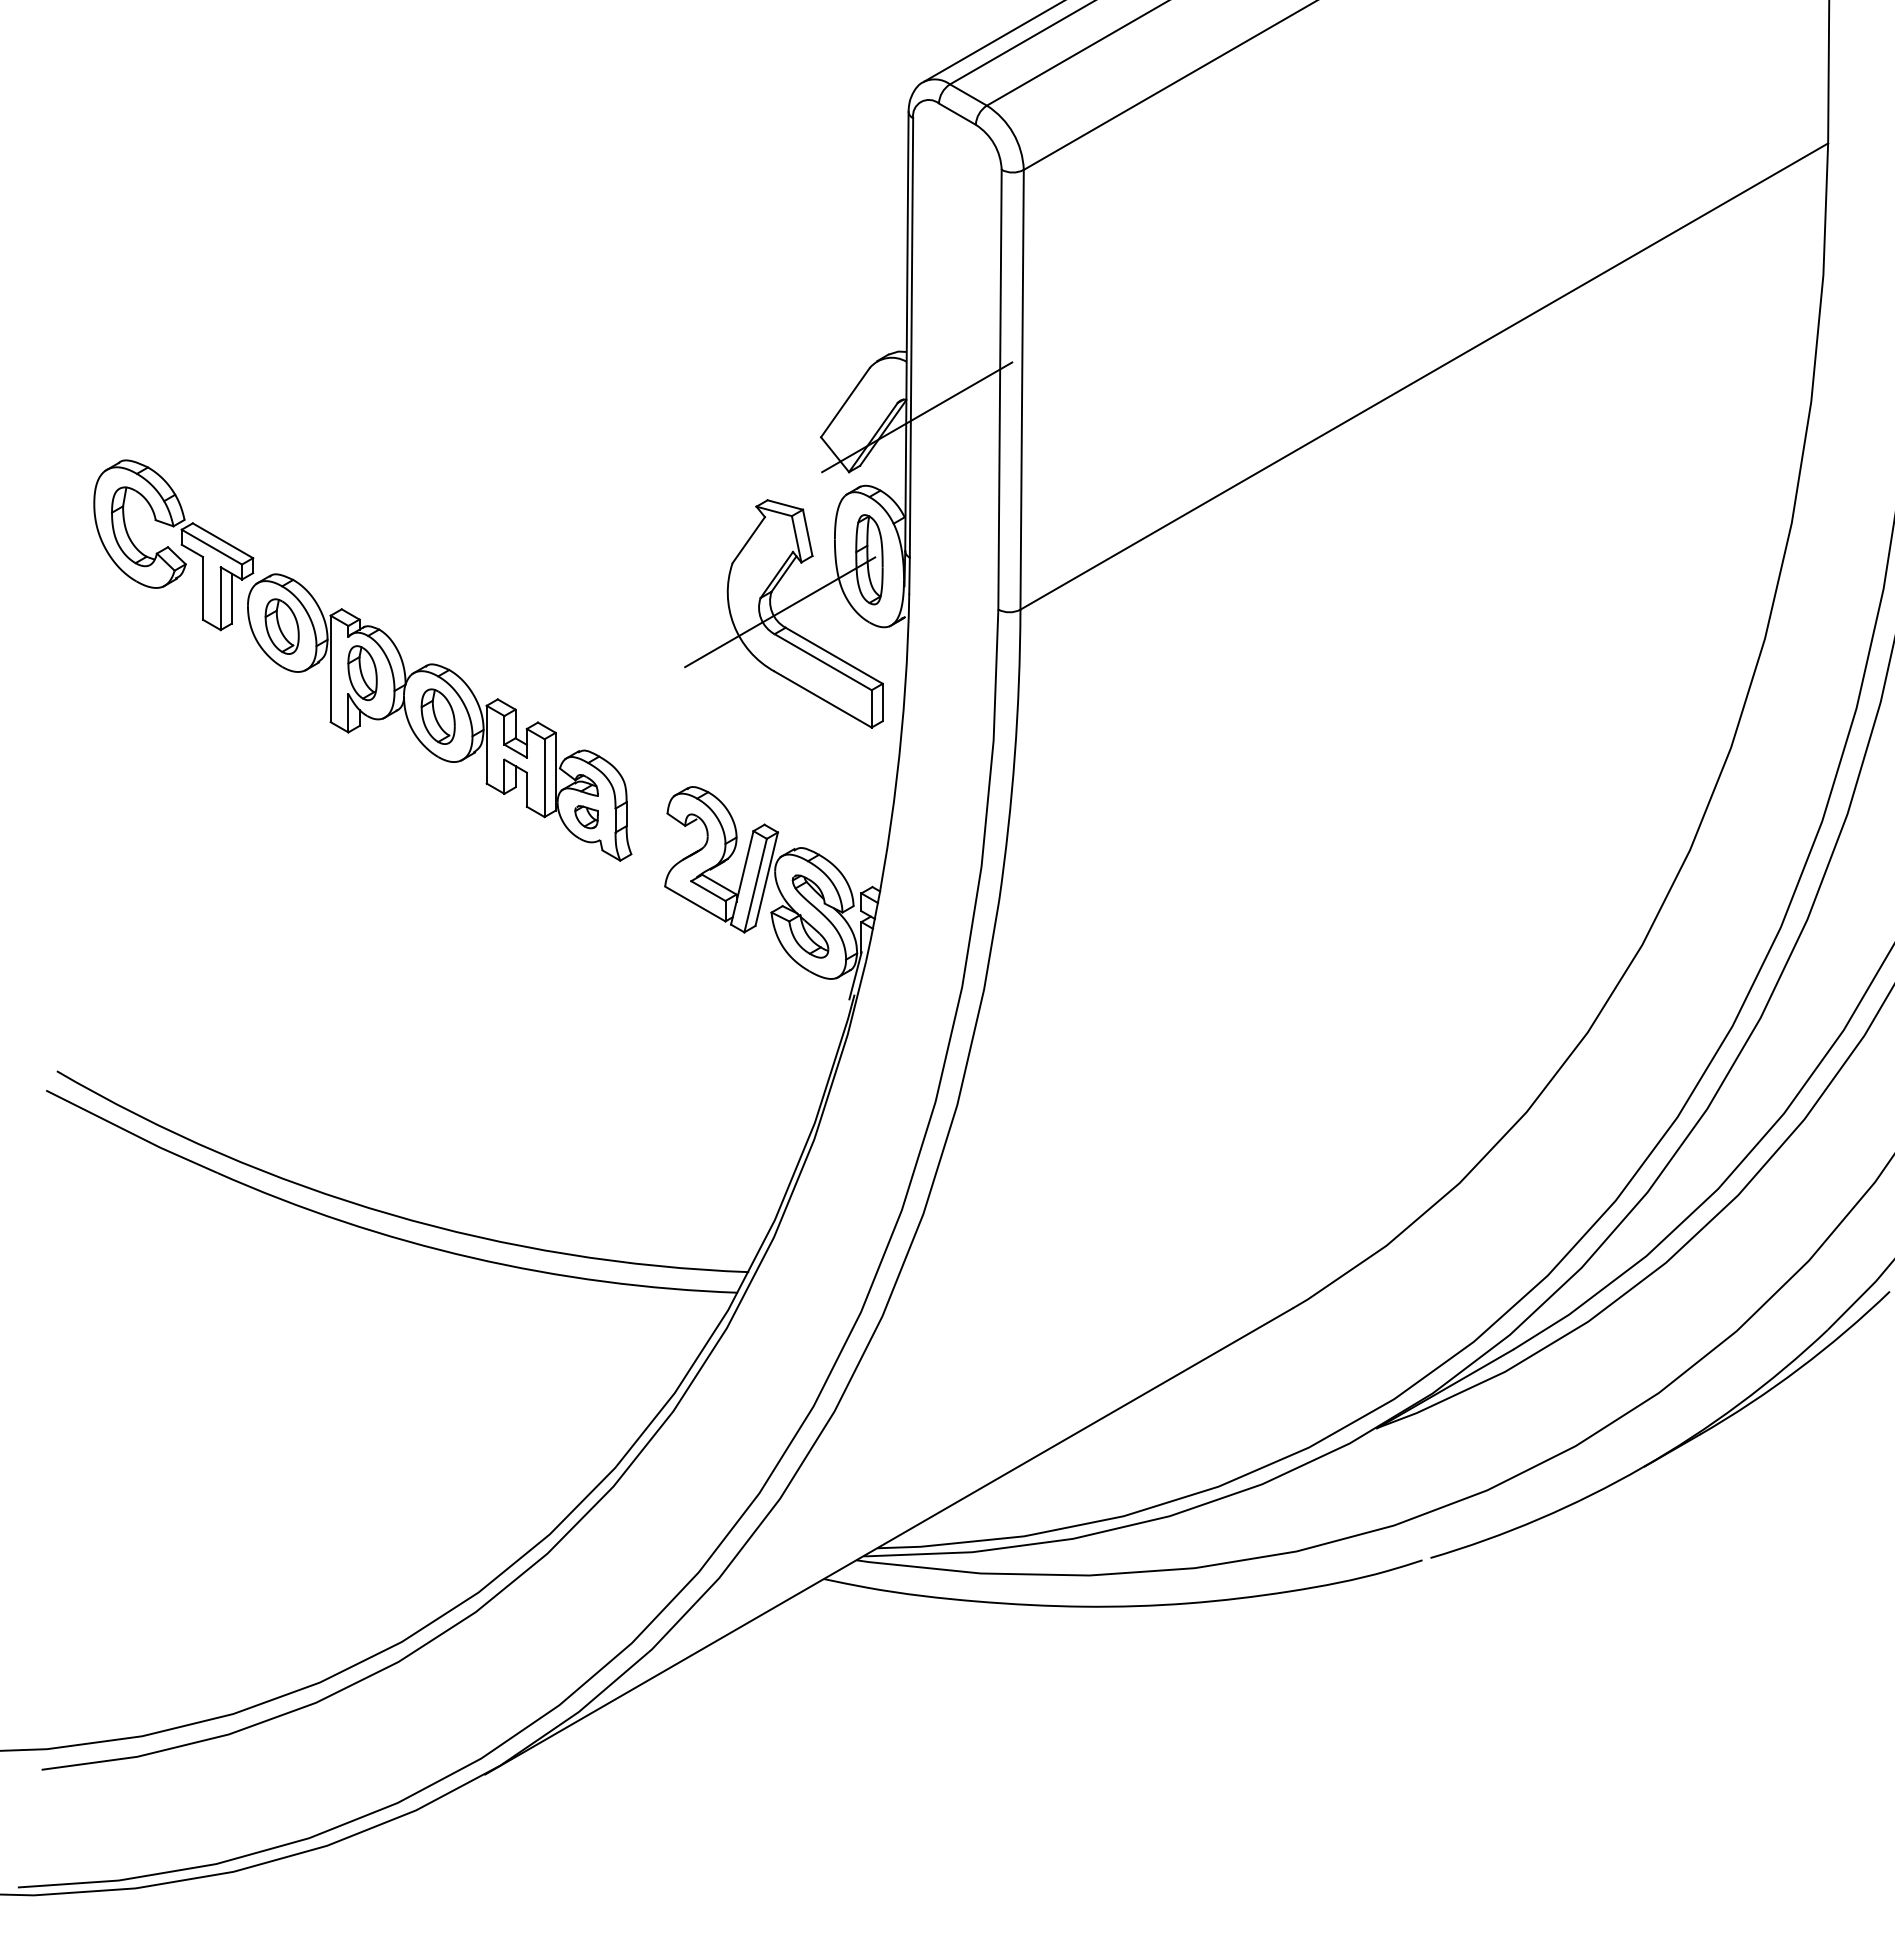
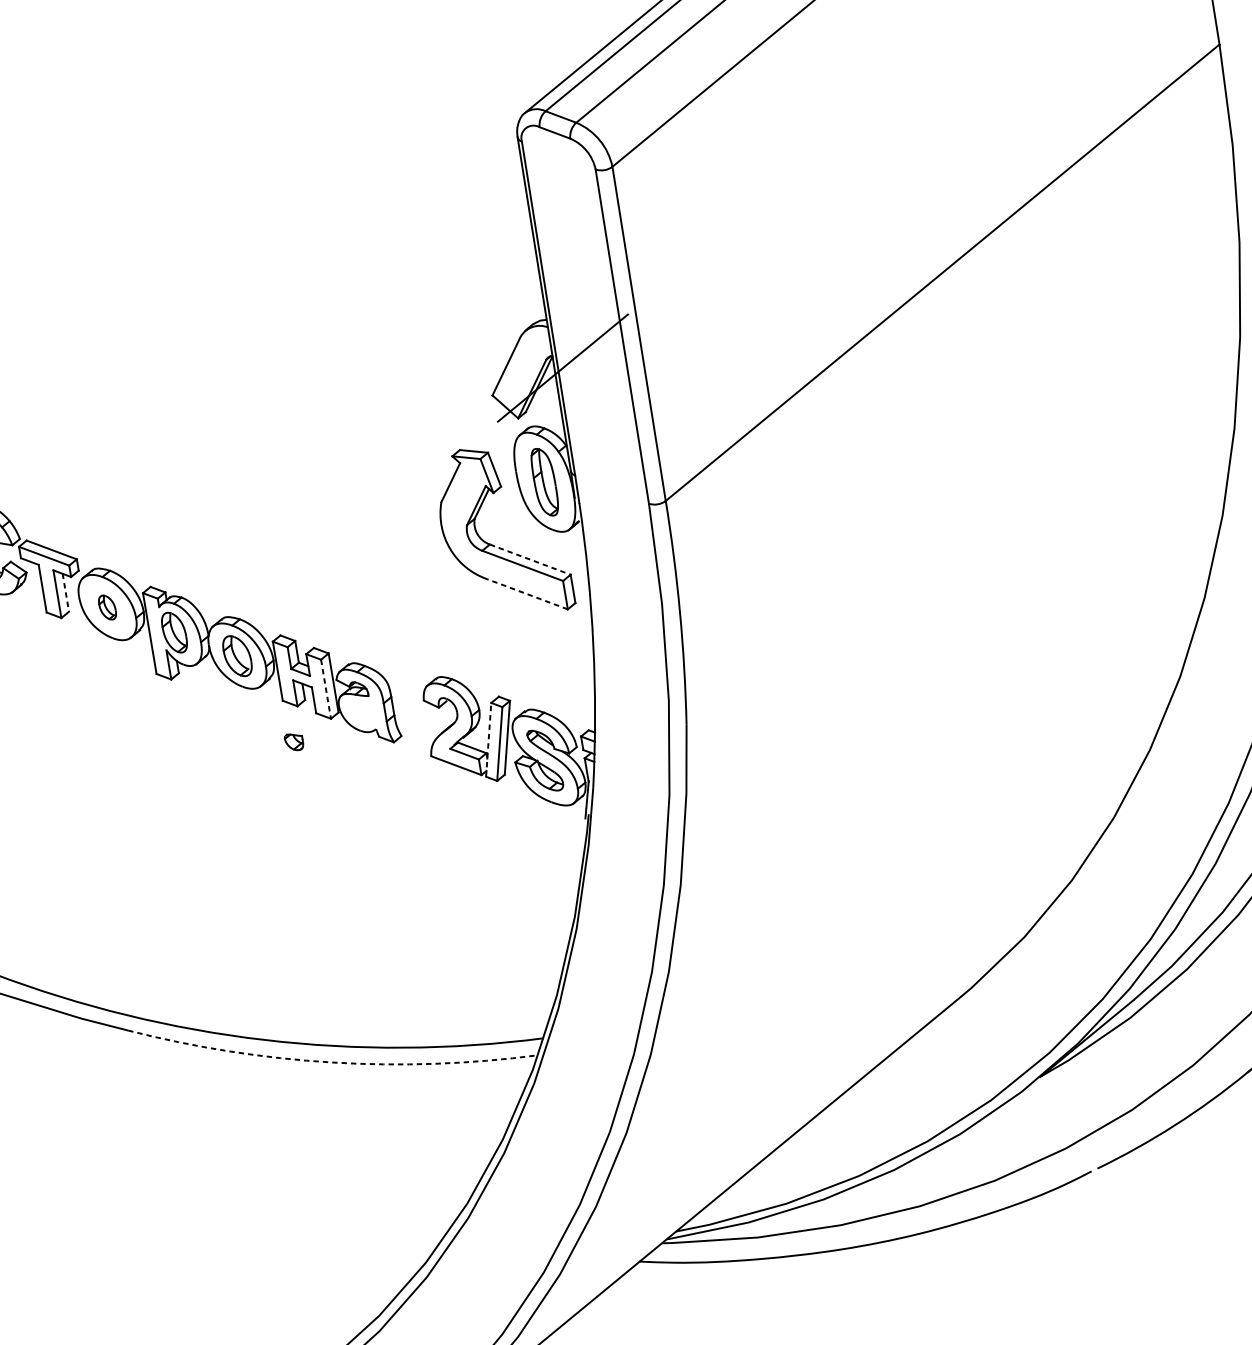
line: (231, 599) -> (65, 593), solid -> dashed
line: (780, 611) -> (483, 532), removed
part: (281, 626) -> (107, 607), size x0.6
line: (834, 656) -> (530, 560), solid -> dashed
line: (822, 699) -> (526, 594), solid -> dashed
line: (544, 778) -> (325, 689), solid -> dashed
part: (586, 817) -> (294, 742), moved
line: (742, 877) -> (488, 739), solid -> dashed
arc: (472, 1257) -> (332, 1062), solid -> dashed

